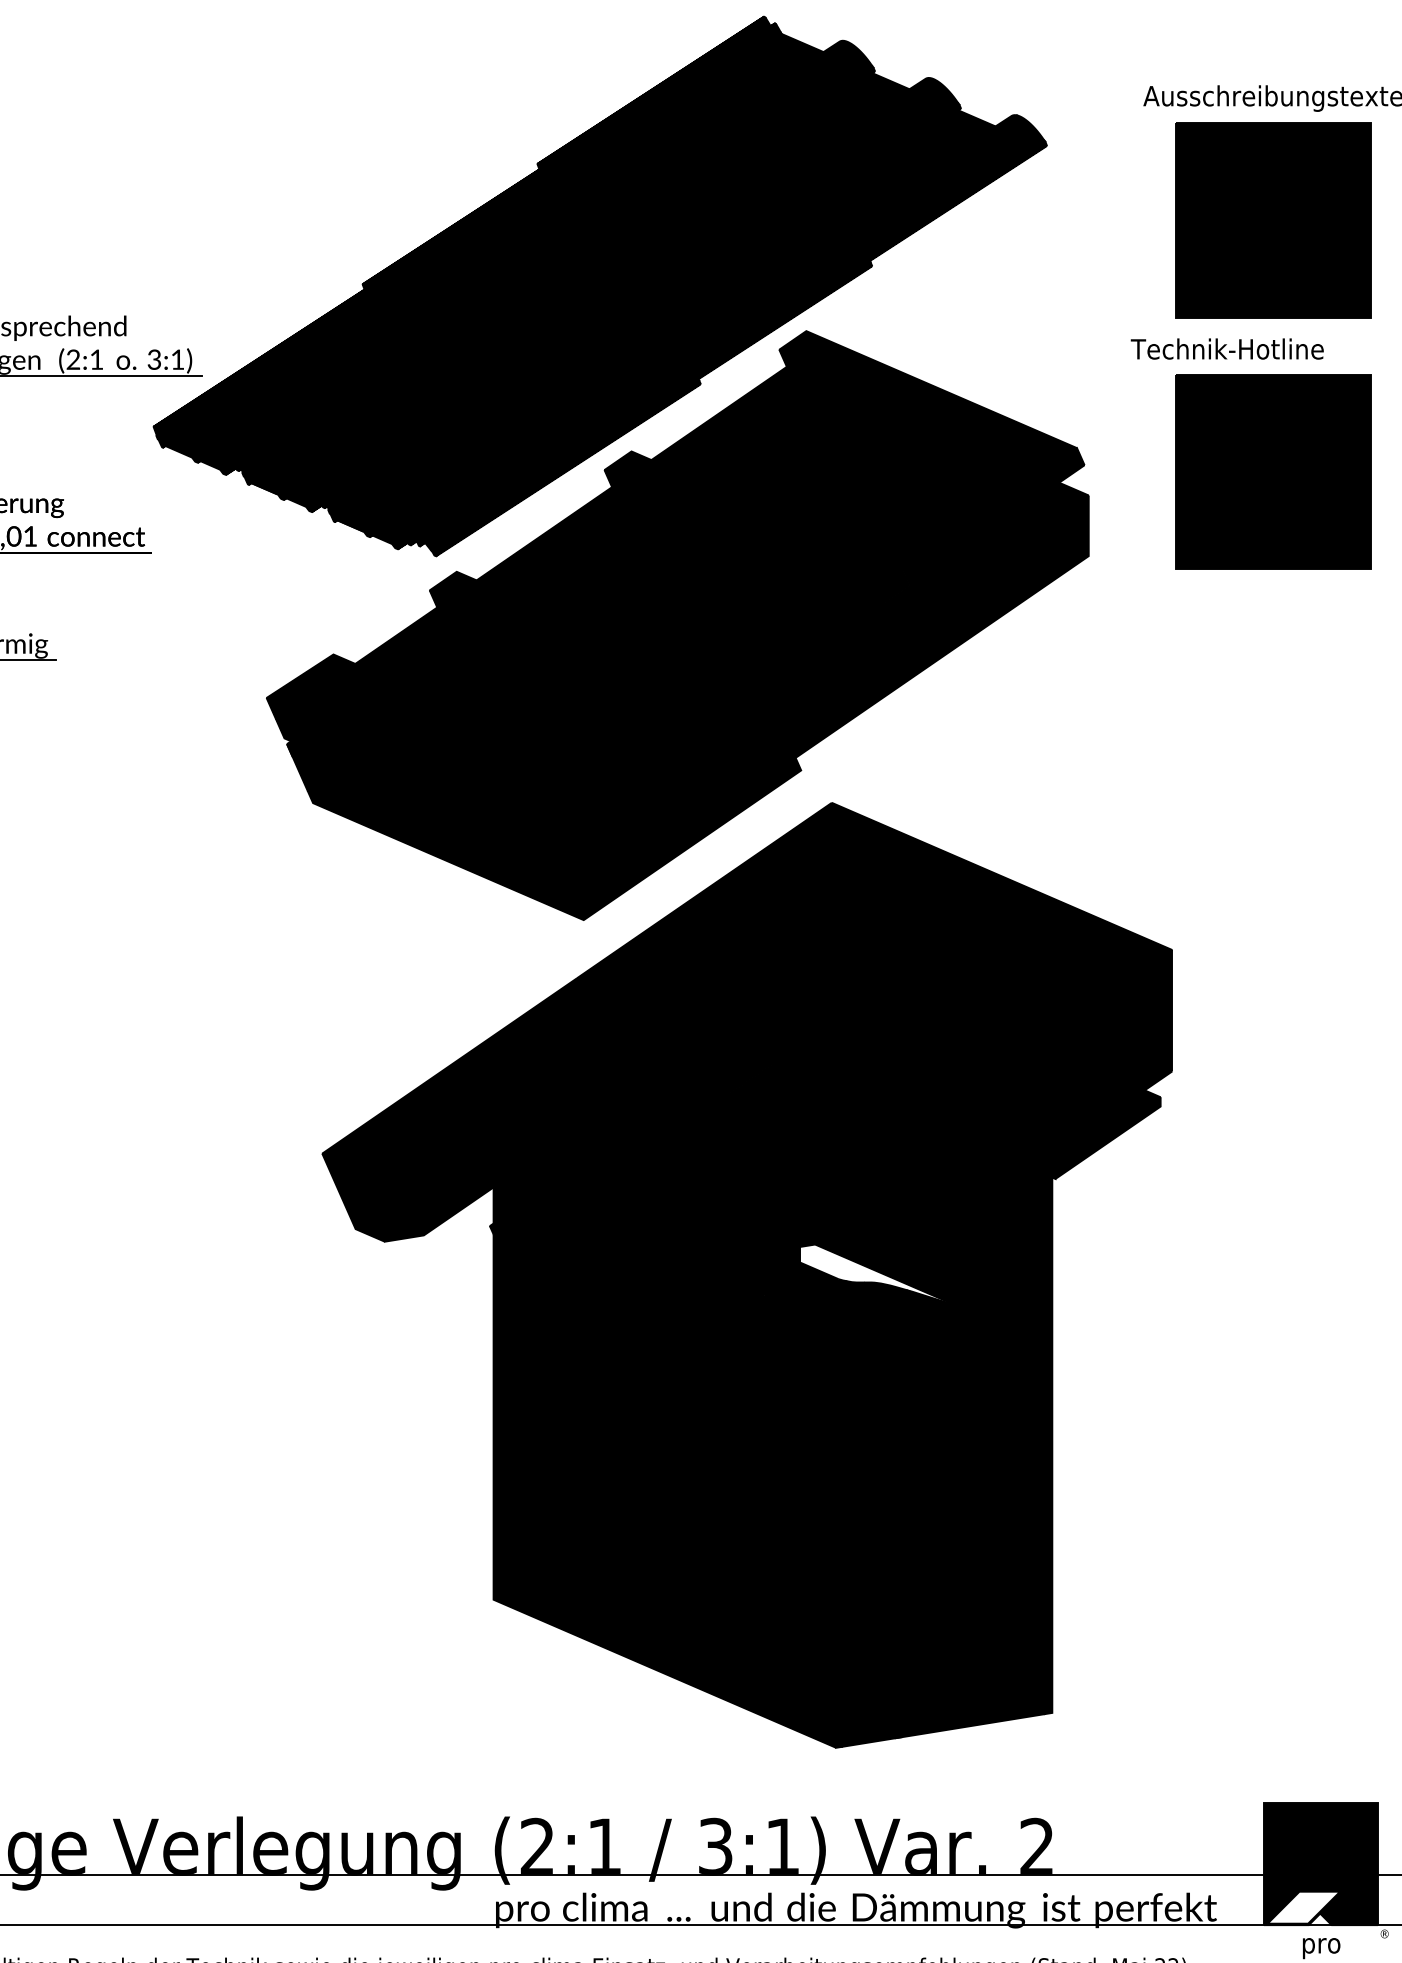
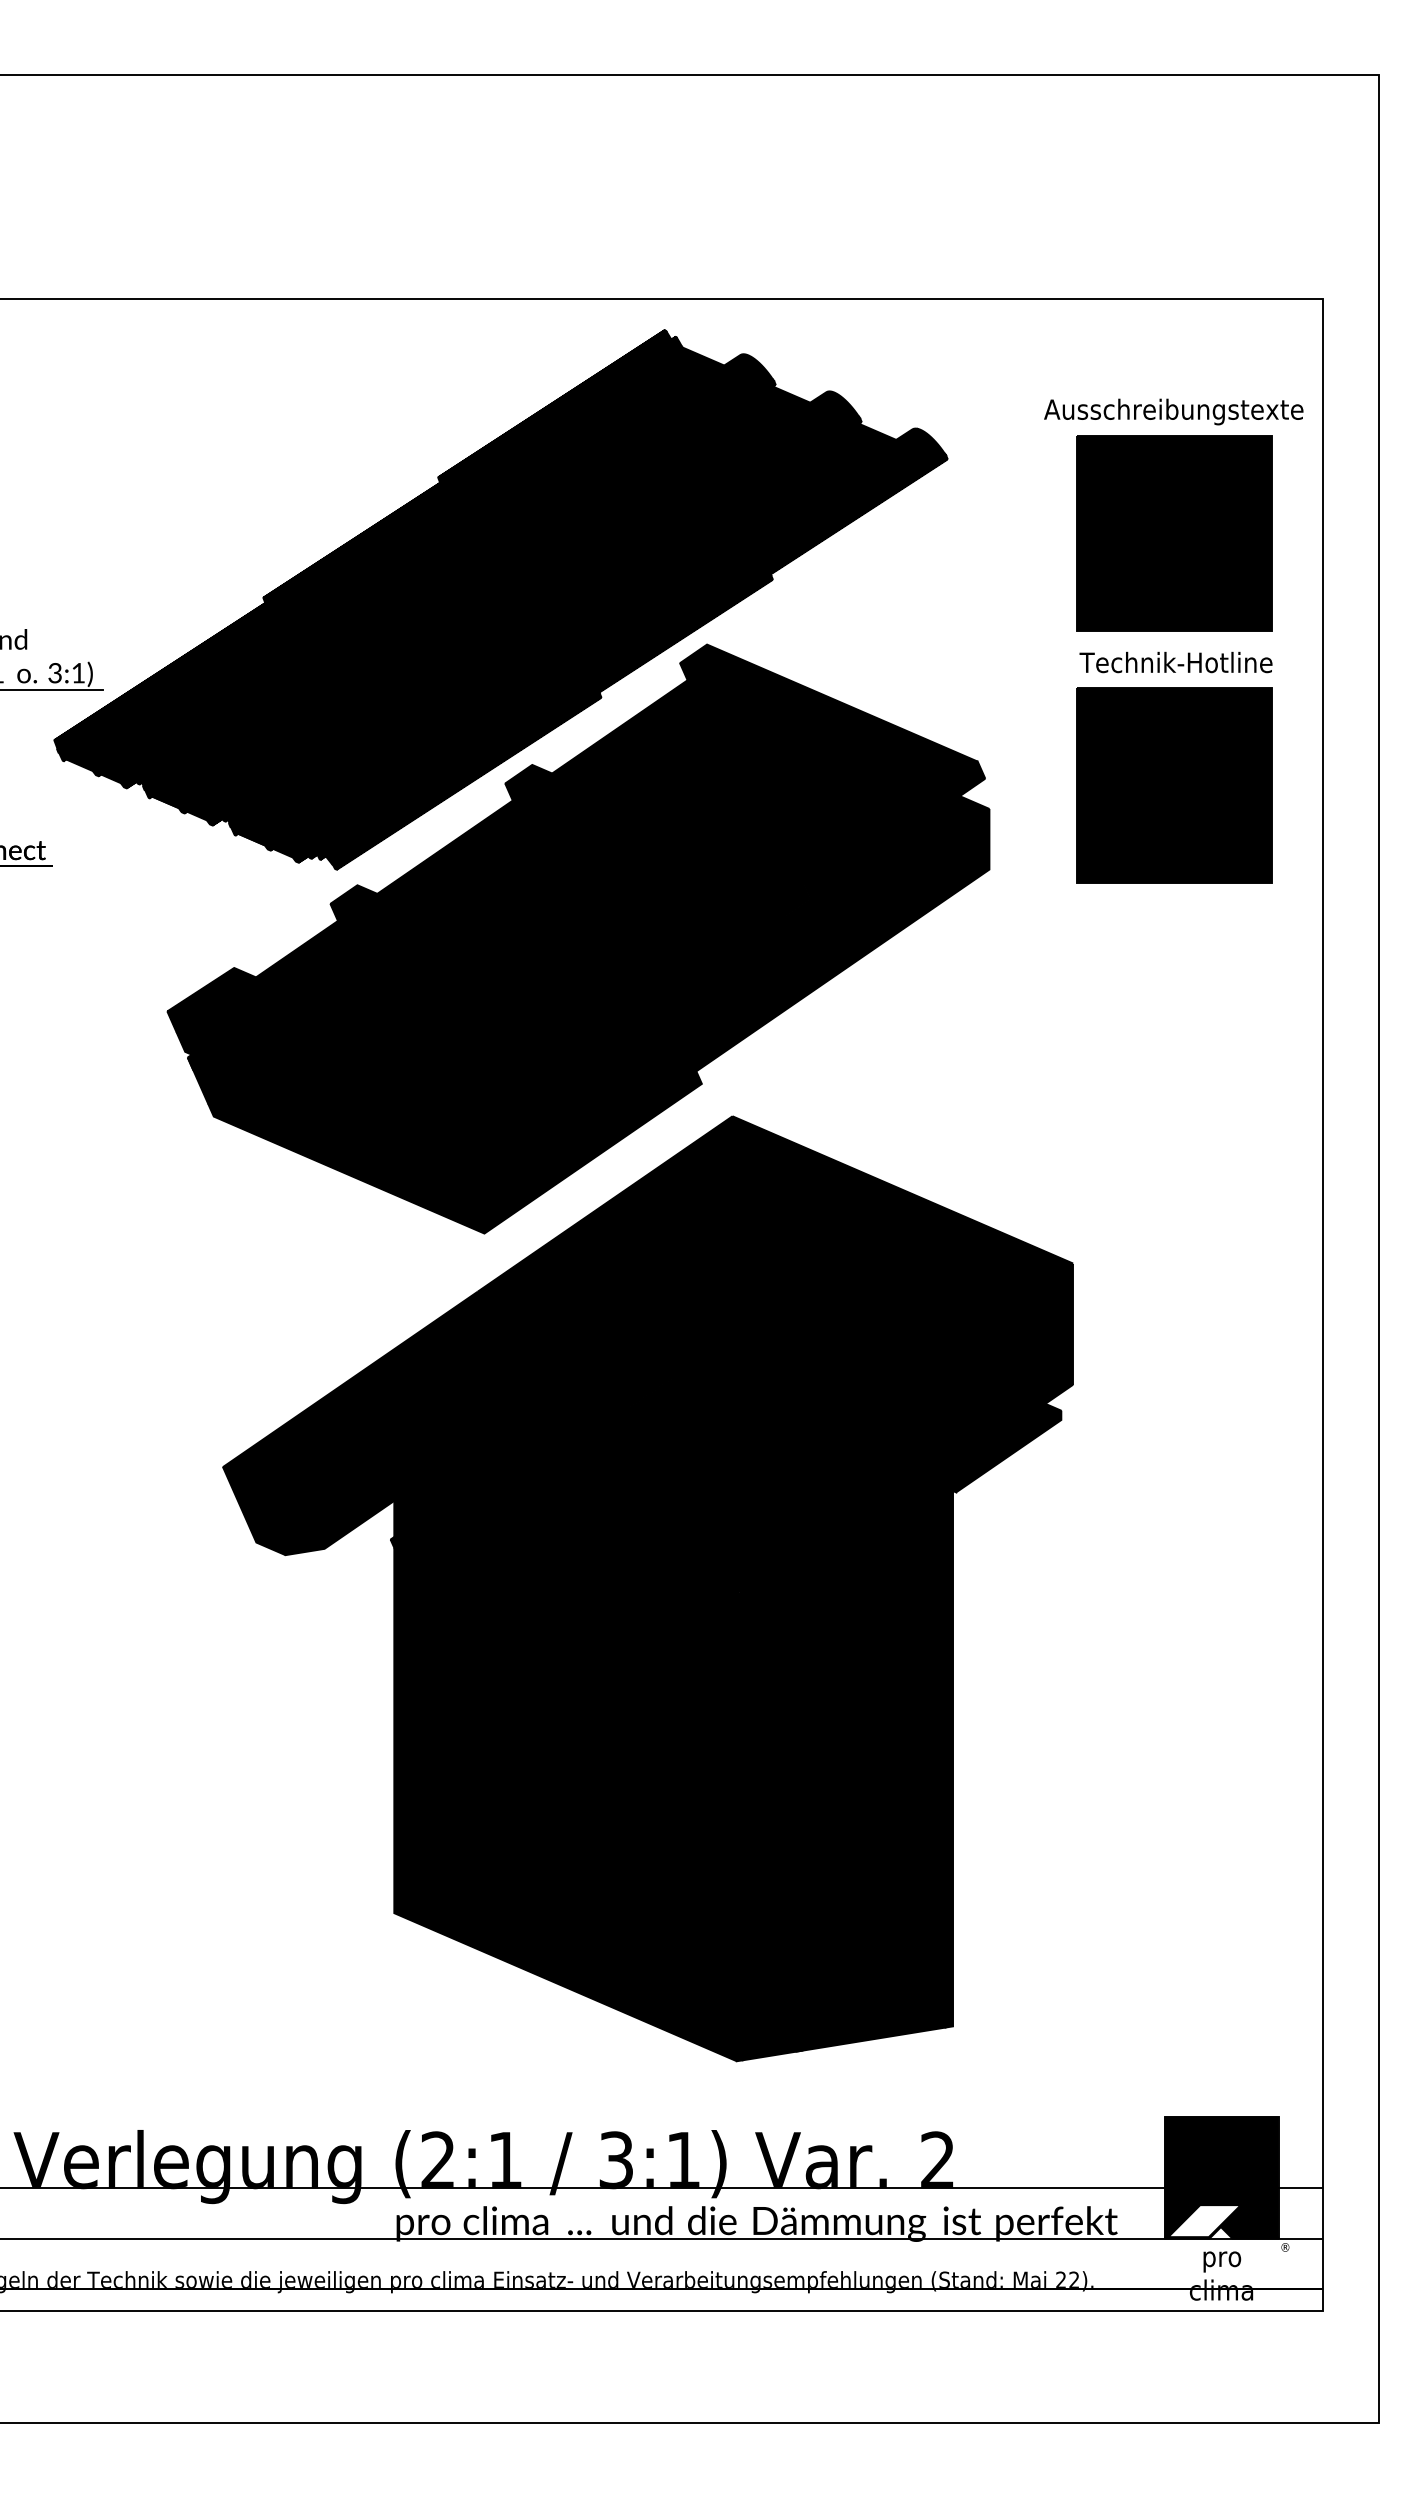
text: (1226, 349) -> (1175, 662), moved
fill: (878, 1275) -> (779, 1588), added

